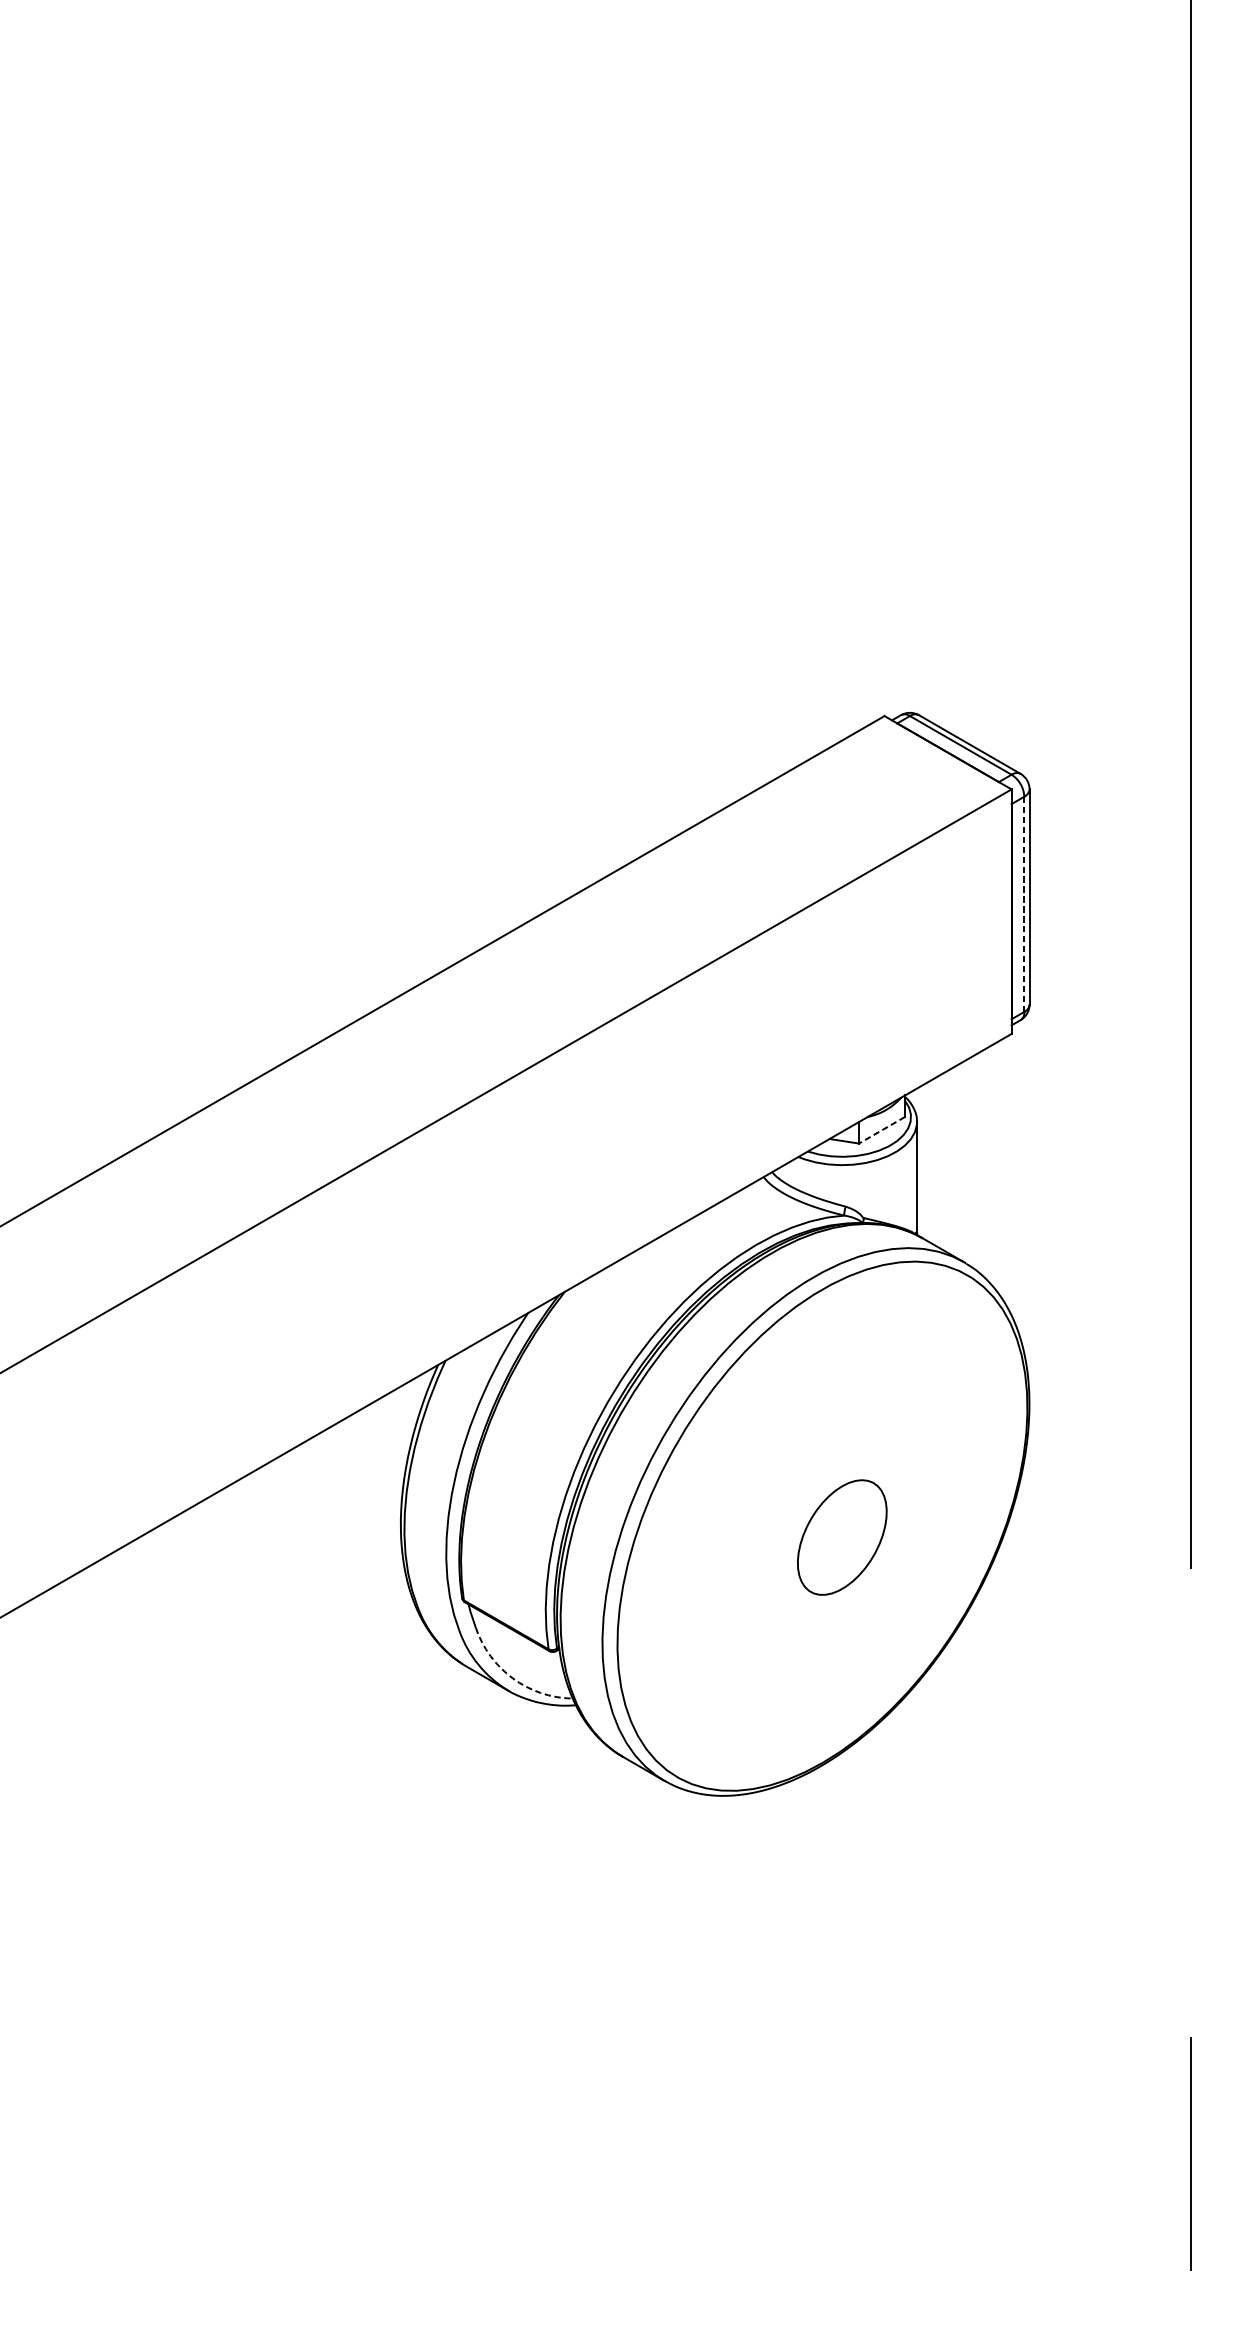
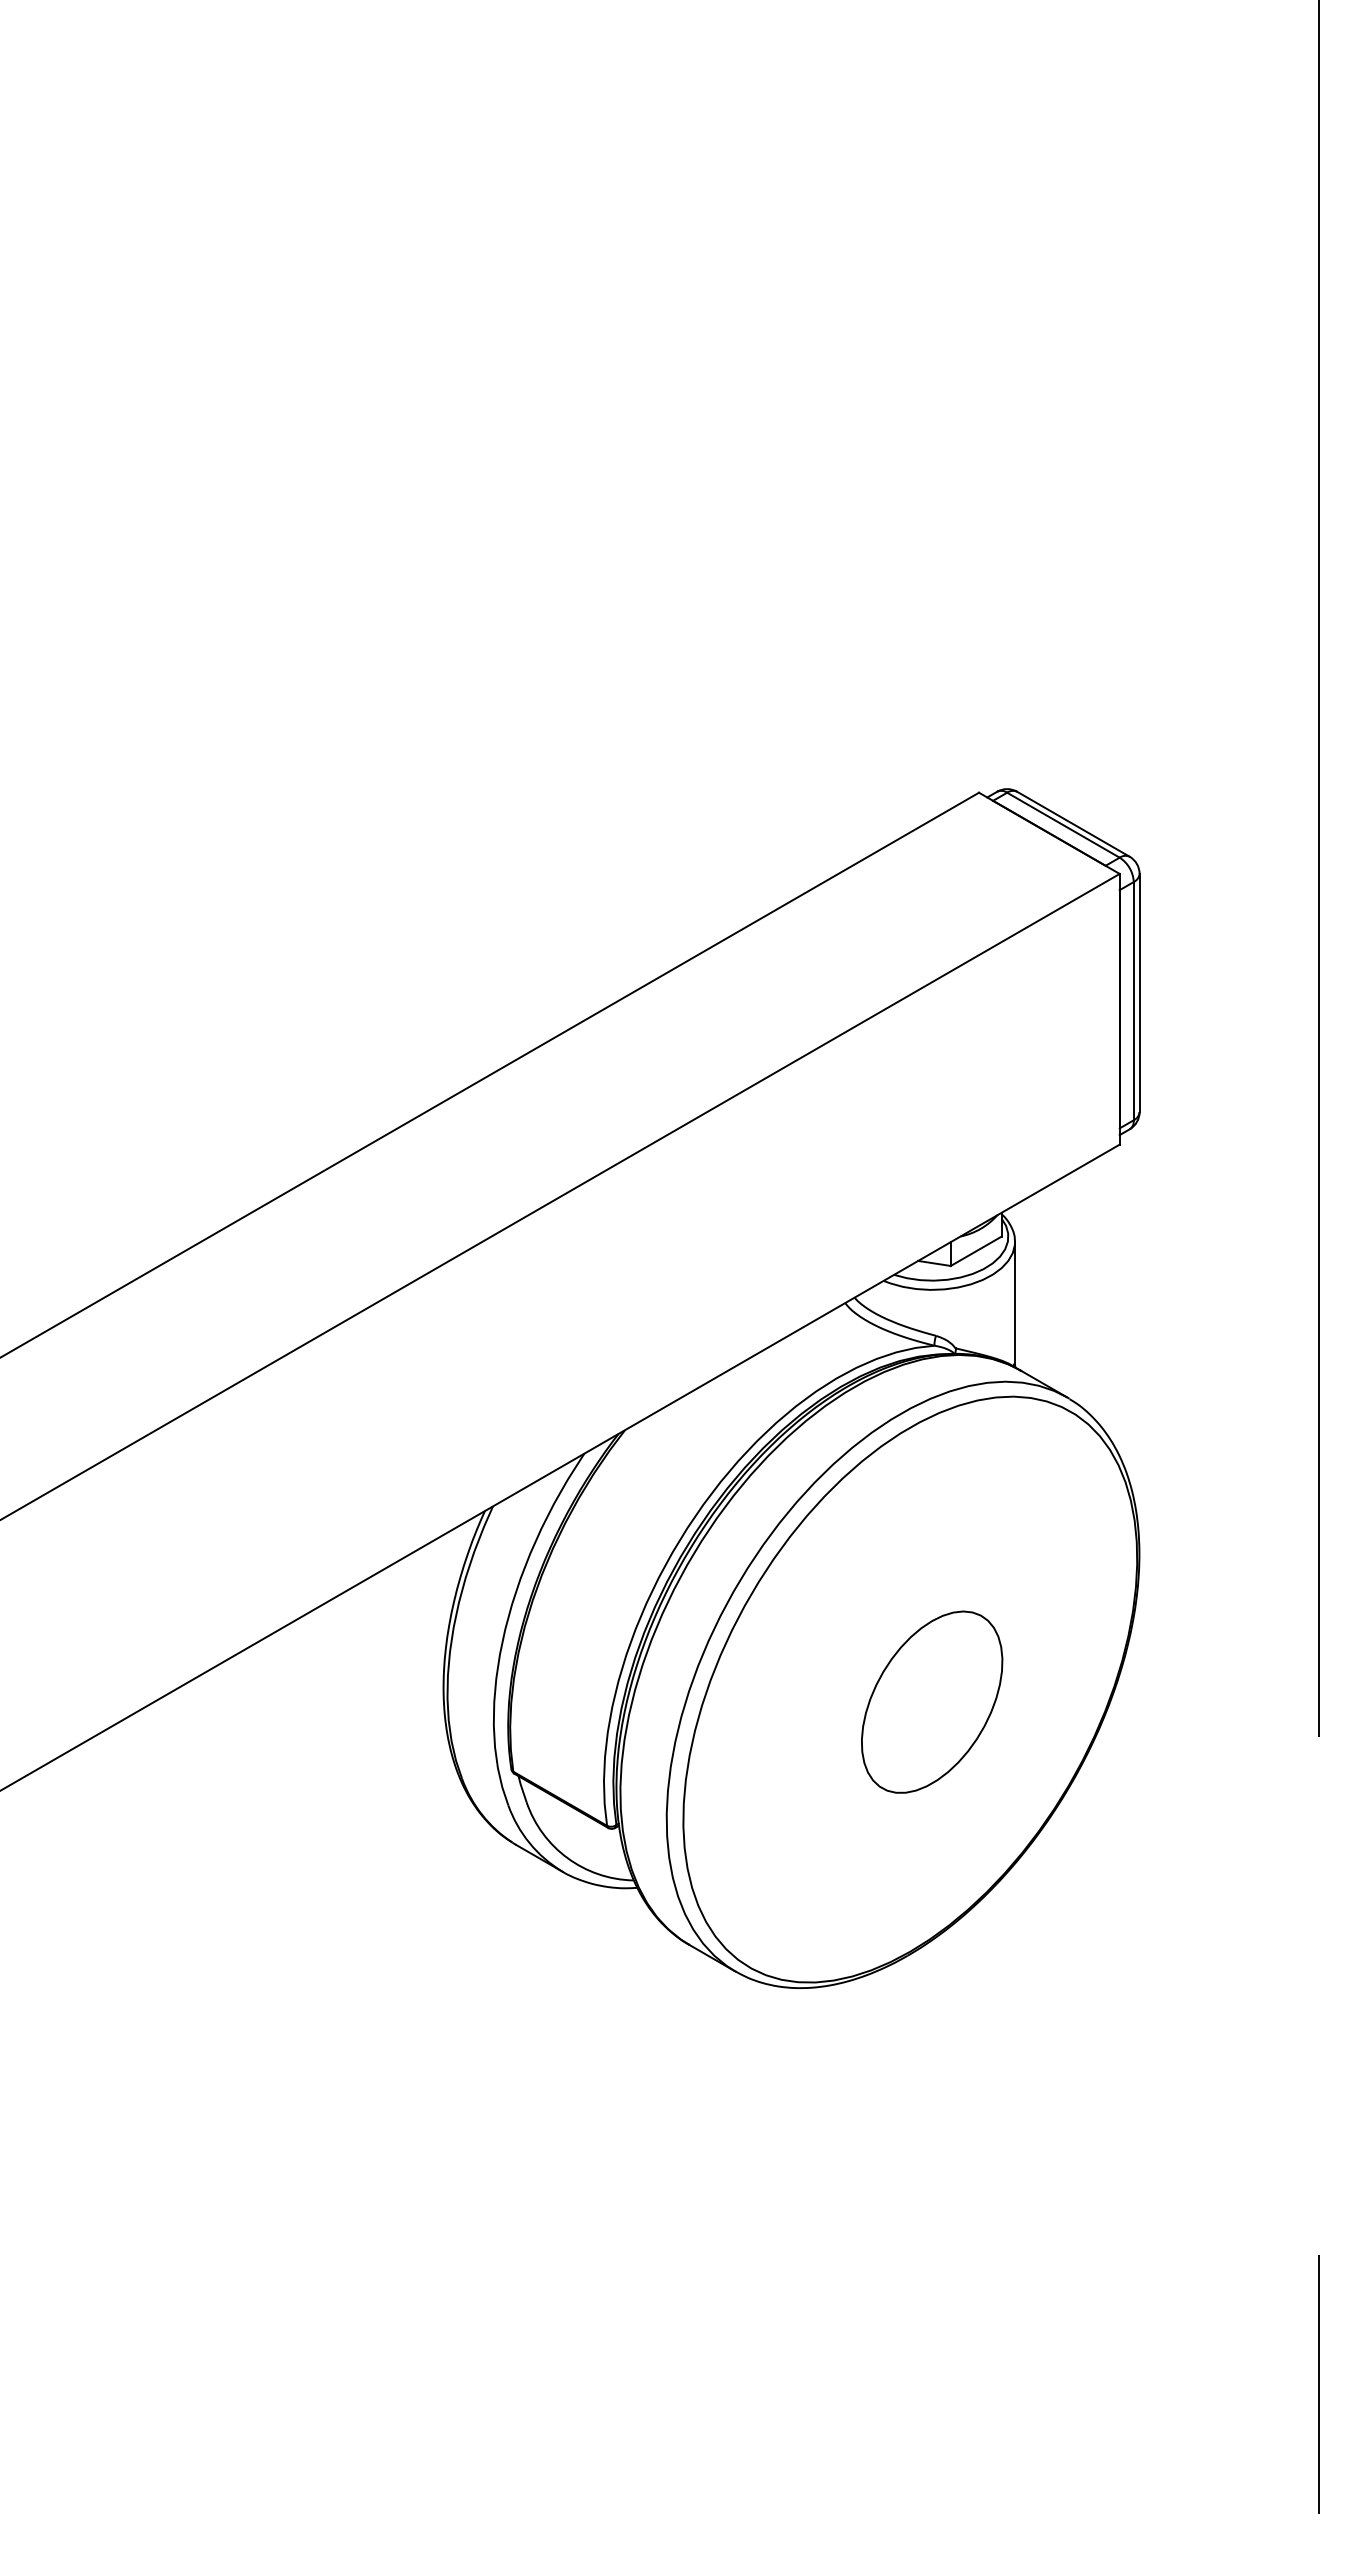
line: (1024, 903) -> (1133, 1000), dashed -> solid
line: (881, 1130) -> (975, 1251), dashed -> solid
part: (842, 1536) -> (932, 1701), size x1.43
arc: (512, 1678) -> (567, 1858), dashed -> solid

